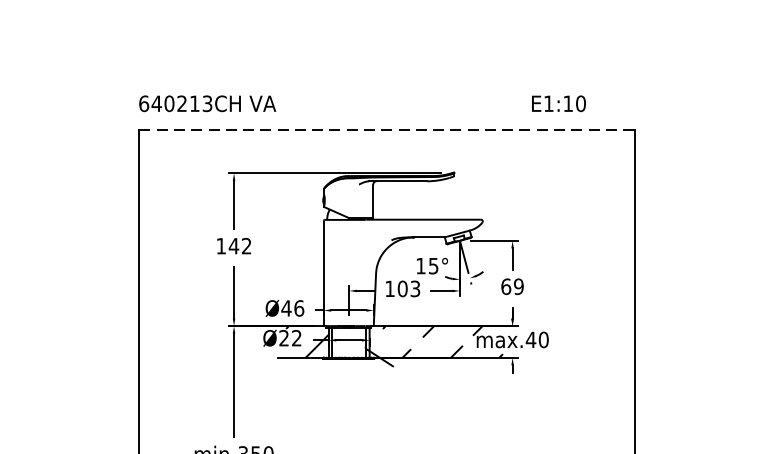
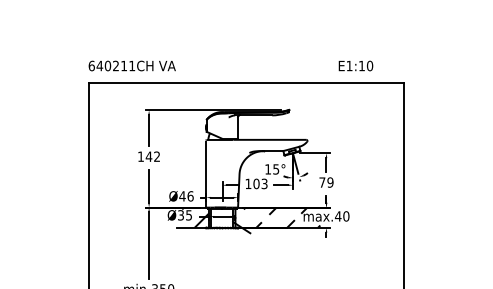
text: (207, 102) -> (132, 65), 640213CH -> 640211CH
line: (387, 129) -> (246, 82), dashed -> solid
text: (506, 286) -> (322, 182), 69 -> 79
text: (289, 338) -> (184, 215), Ø22 -> Ø35

